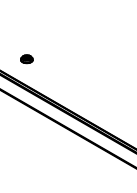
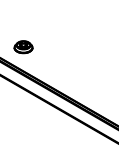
part: (26, 58) -> (23, 46), size x1.67

